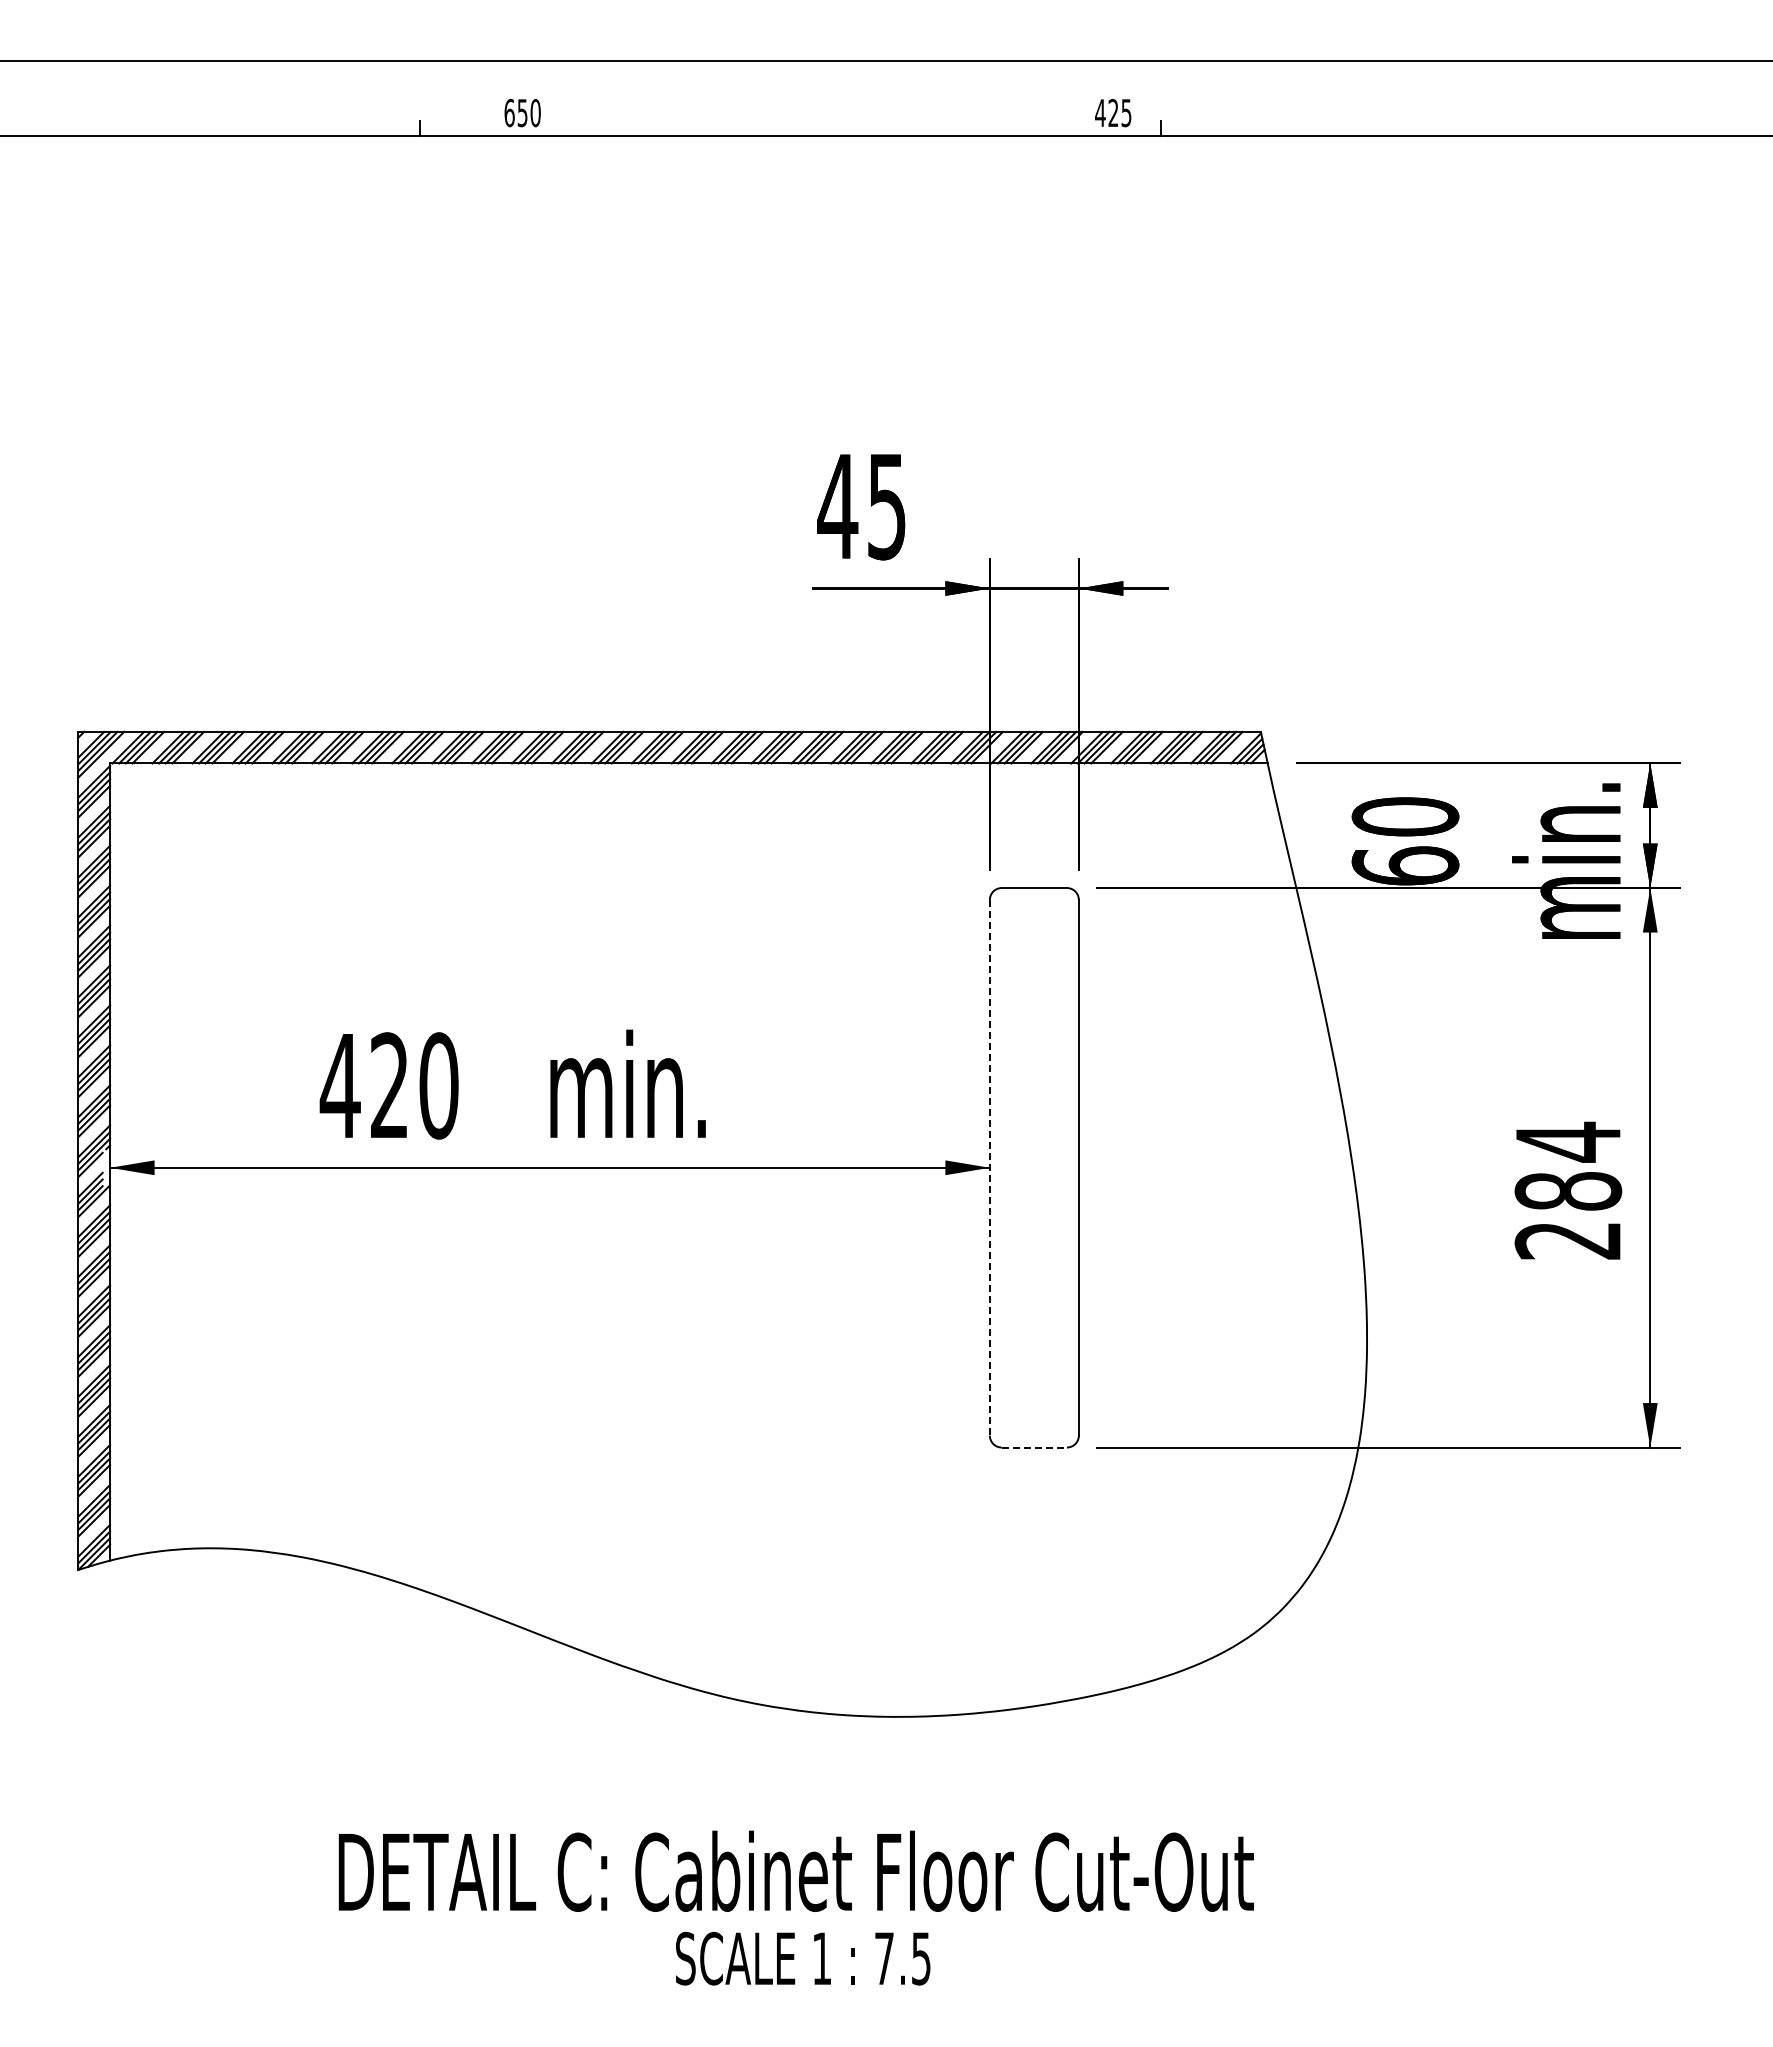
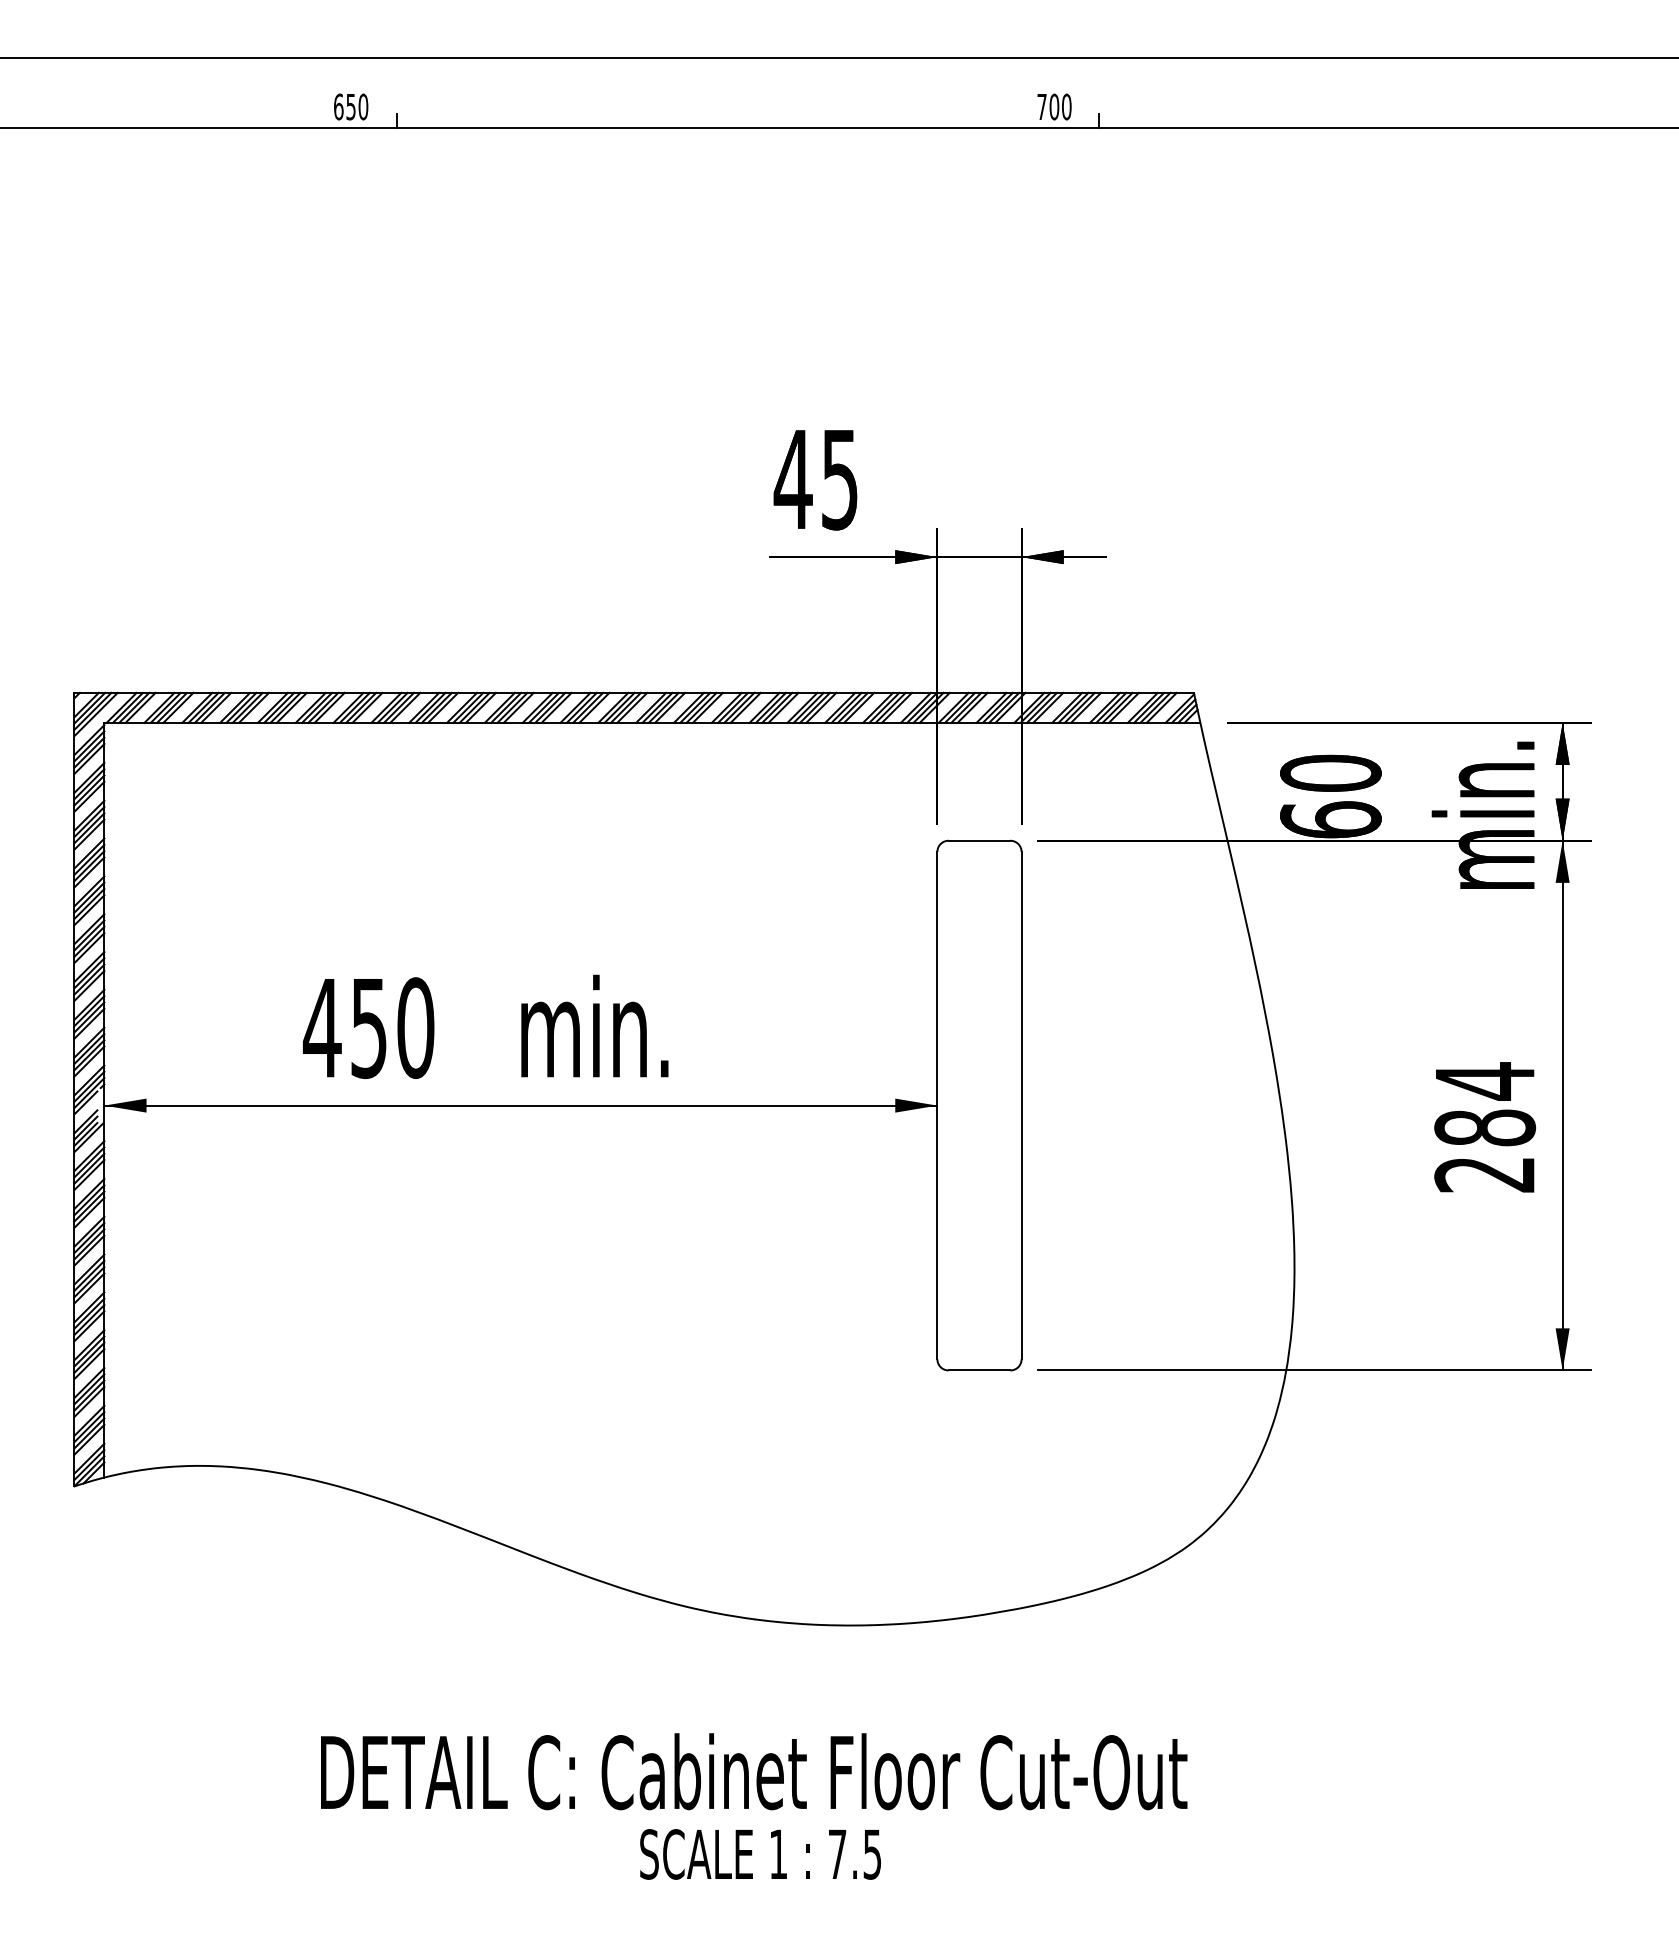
text: (522, 113) -> (350, 107), moved
text: (1113, 113) -> (1054, 107), 425 -> 700
text: (389, 1085) -> (368, 1027), 420 -> 450
line: (989, 1167) -> (937, 1105), dashed -> solid
line: (1034, 1447) -> (979, 1370), dashed -> solid

